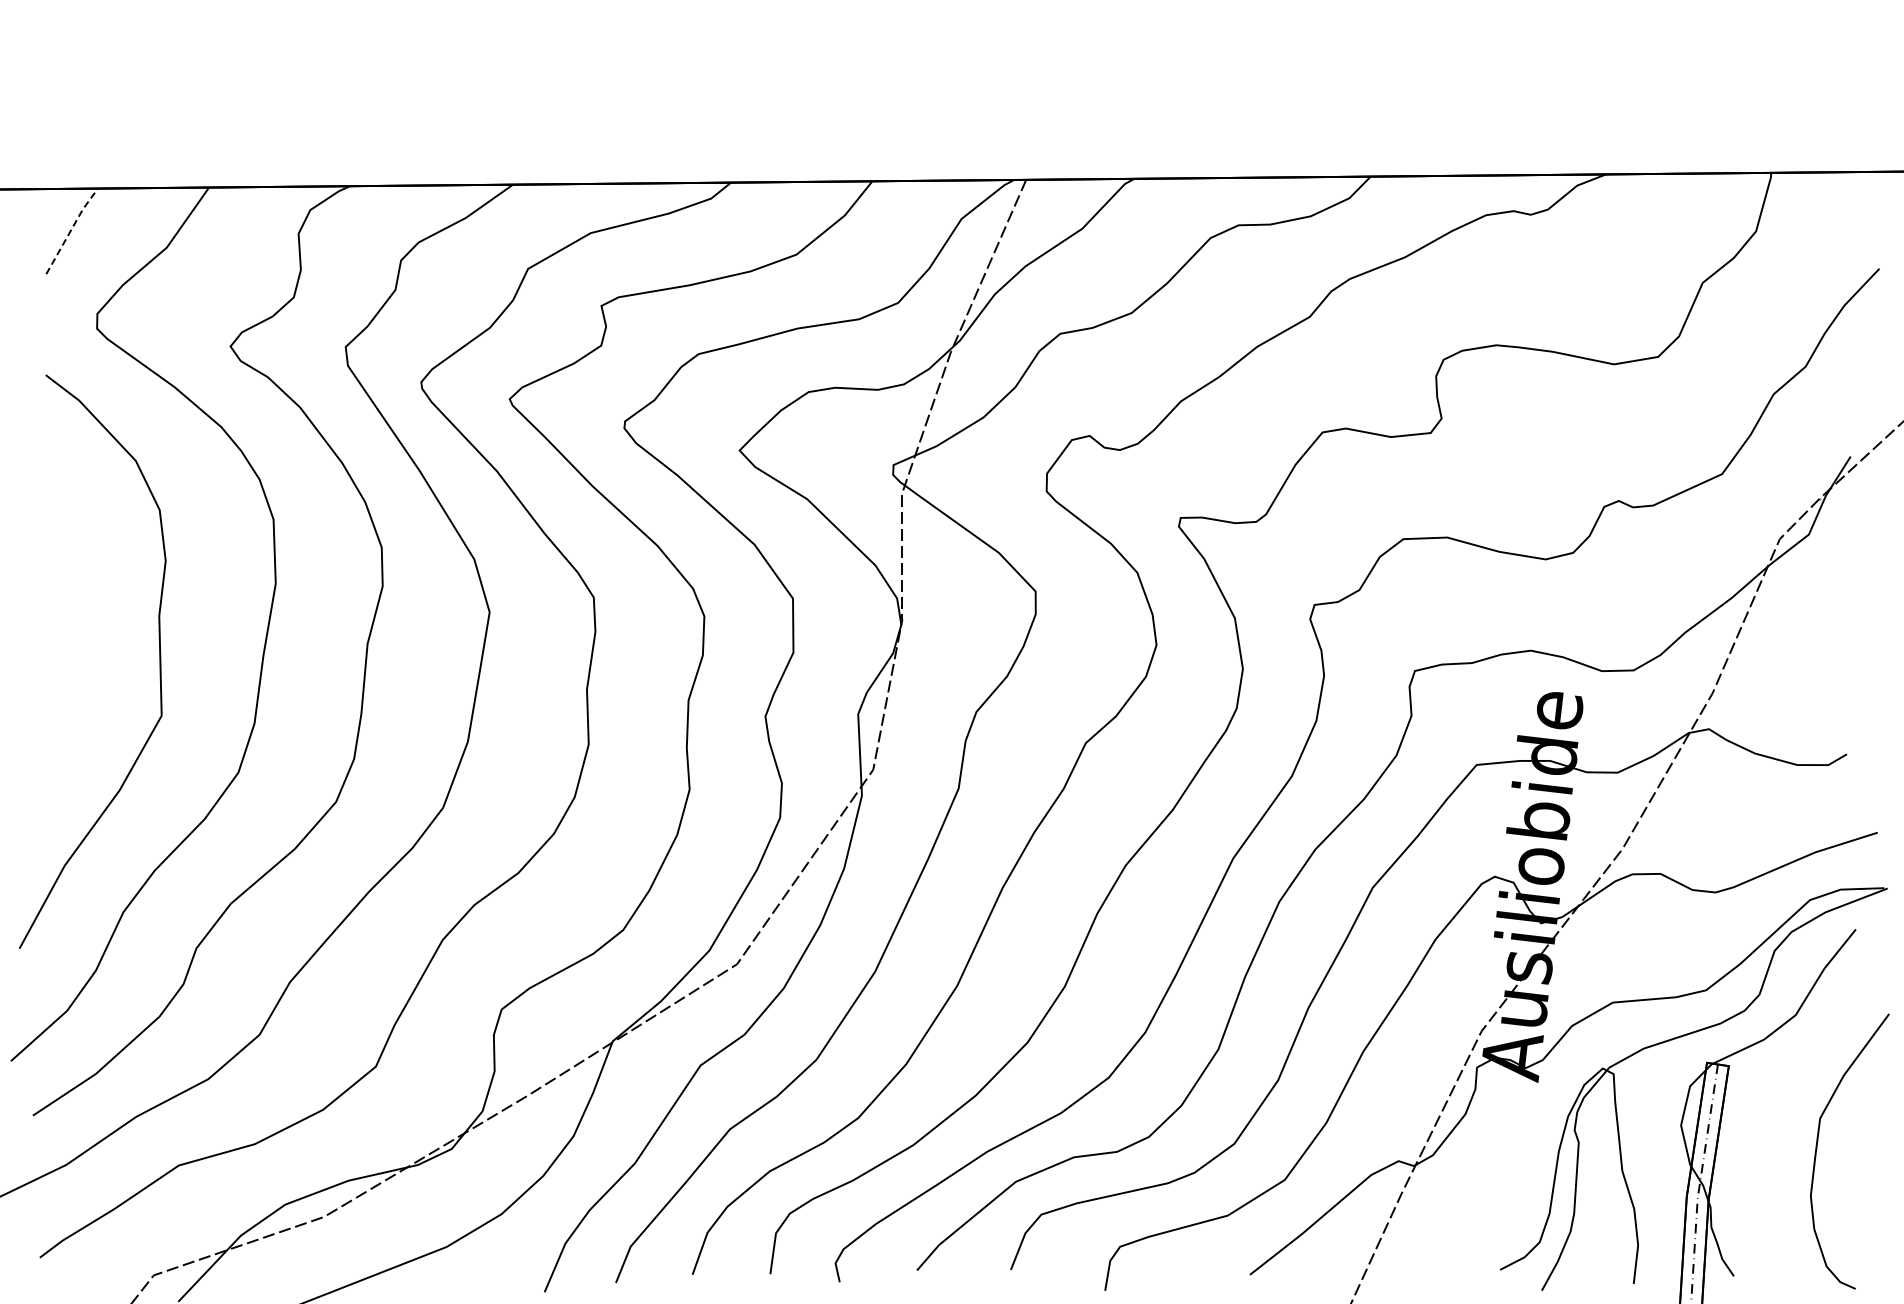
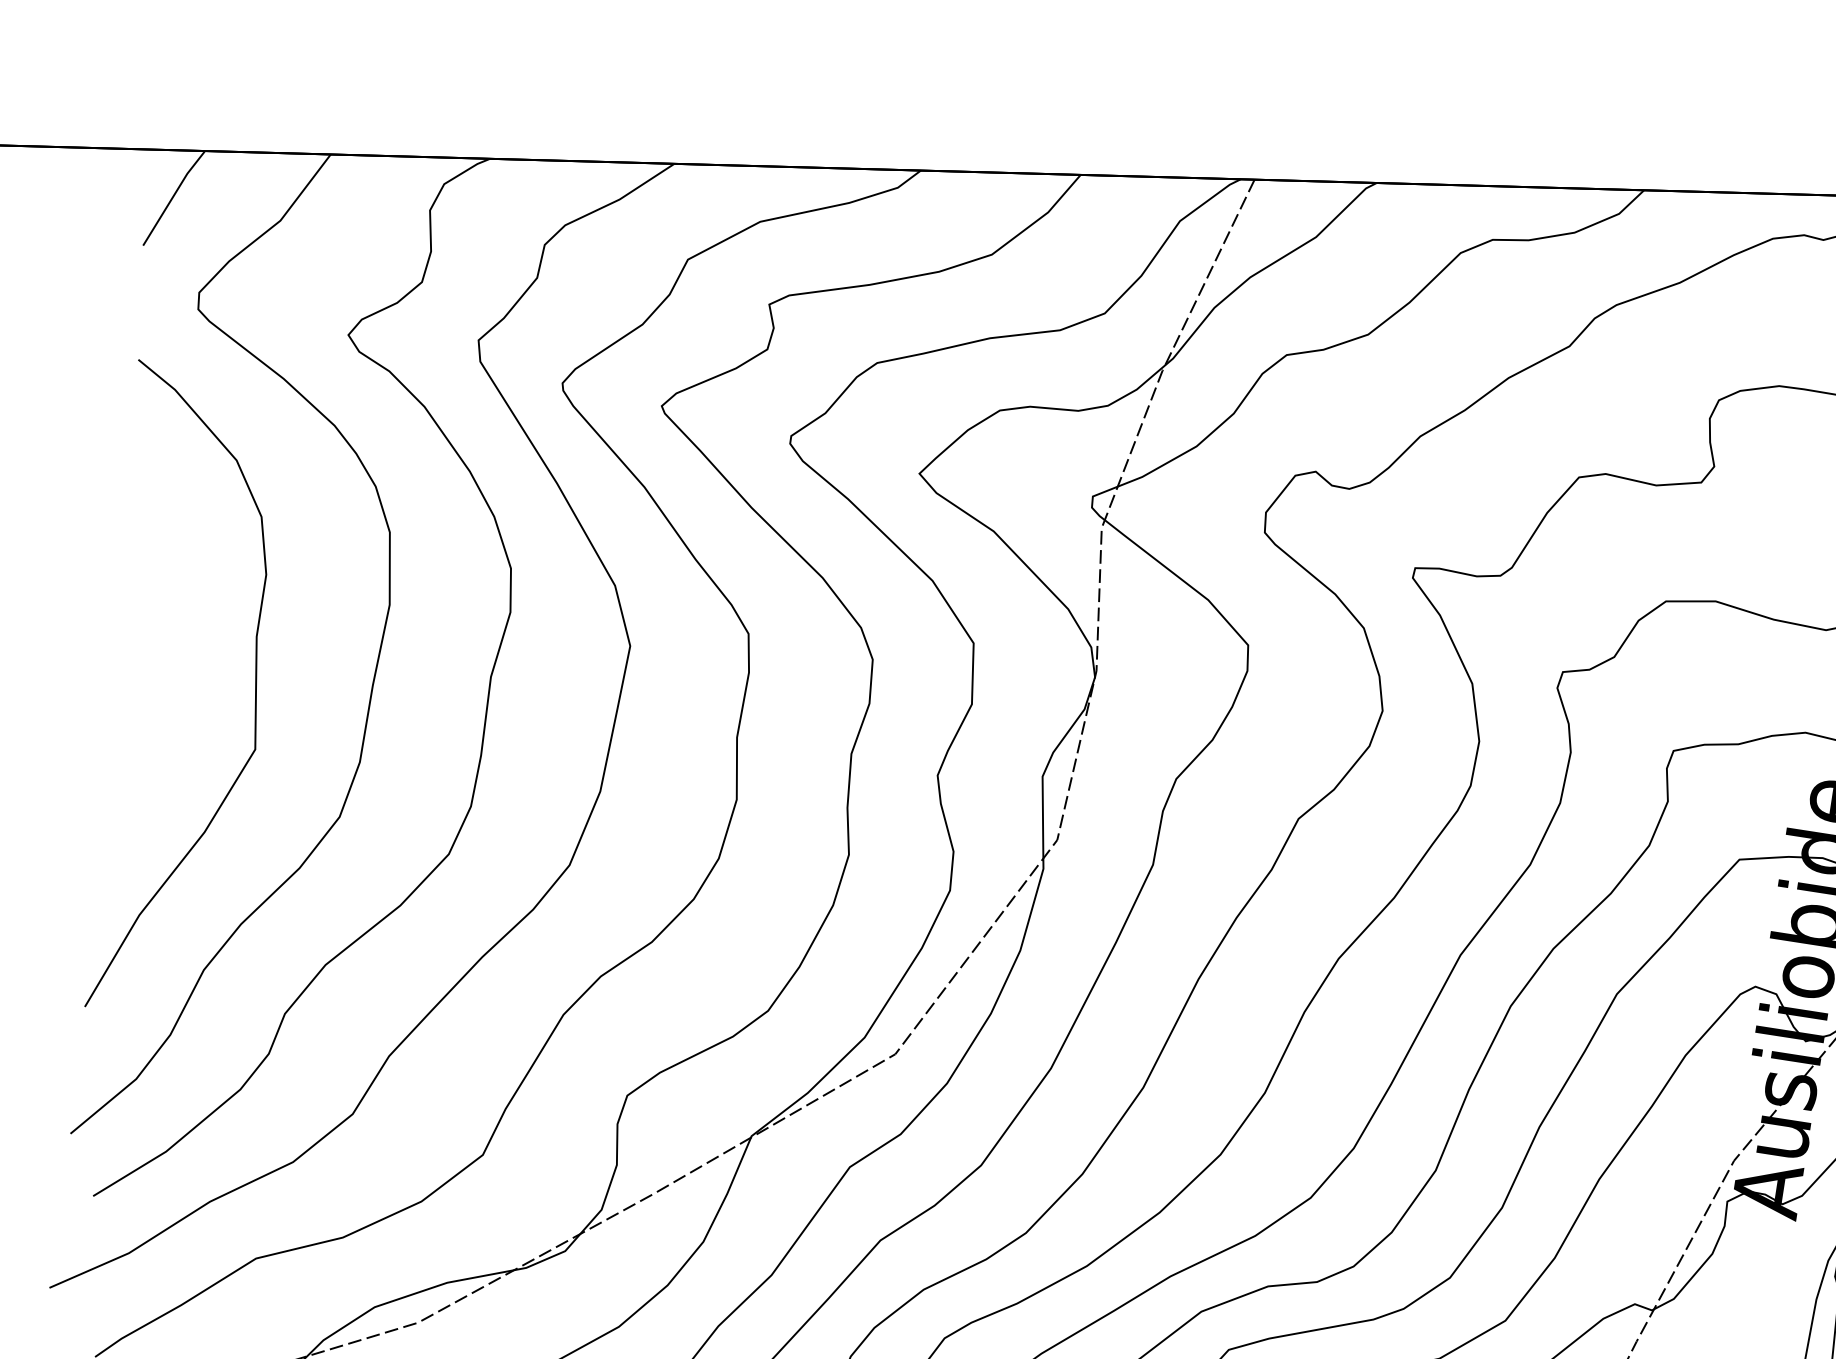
line: (71, 229) -> (173, 196), dashed -> solid

